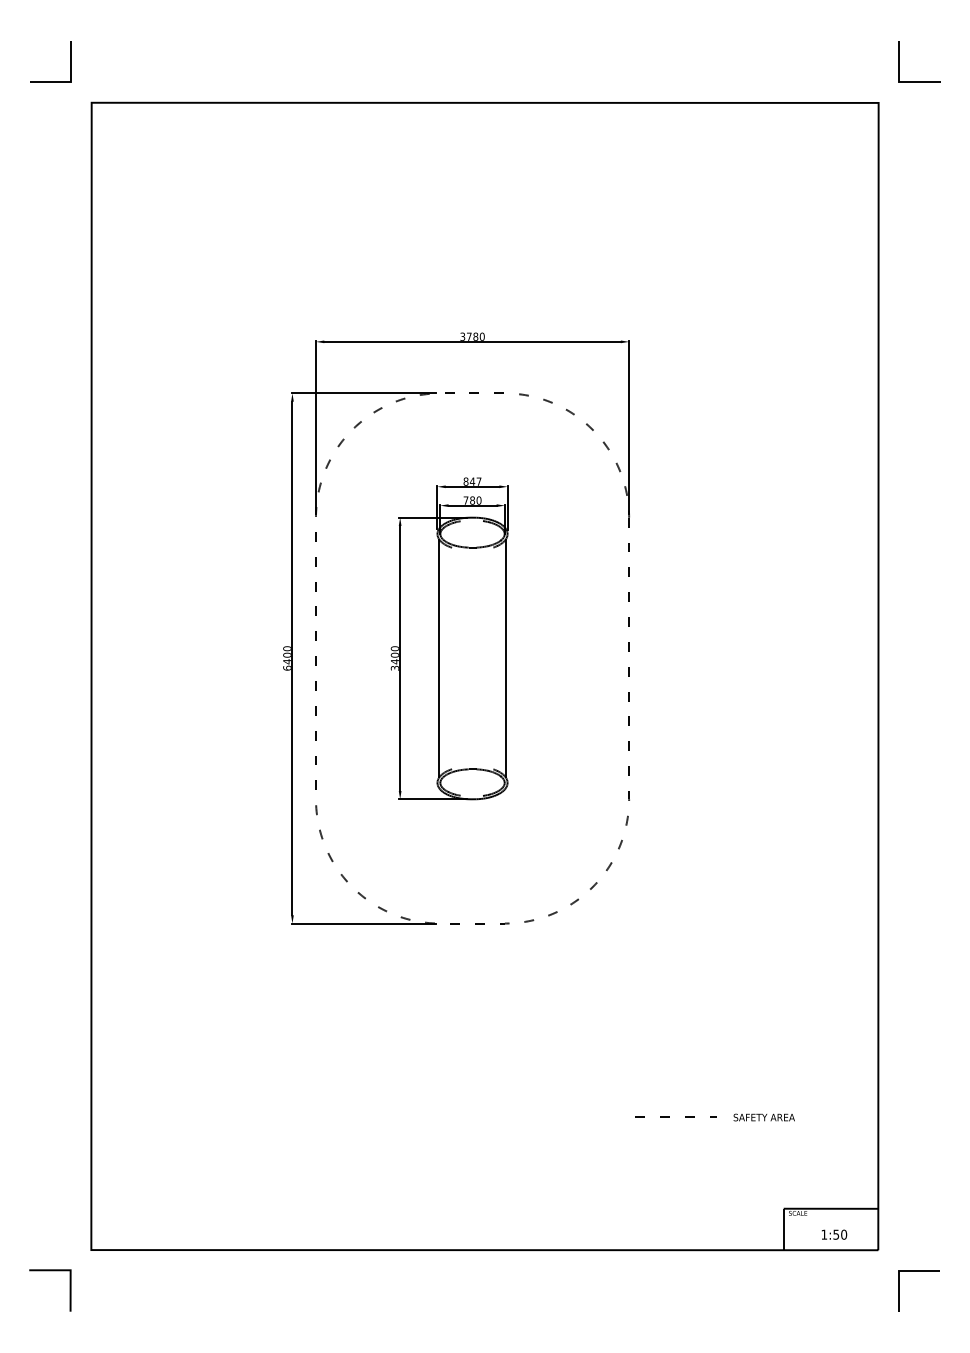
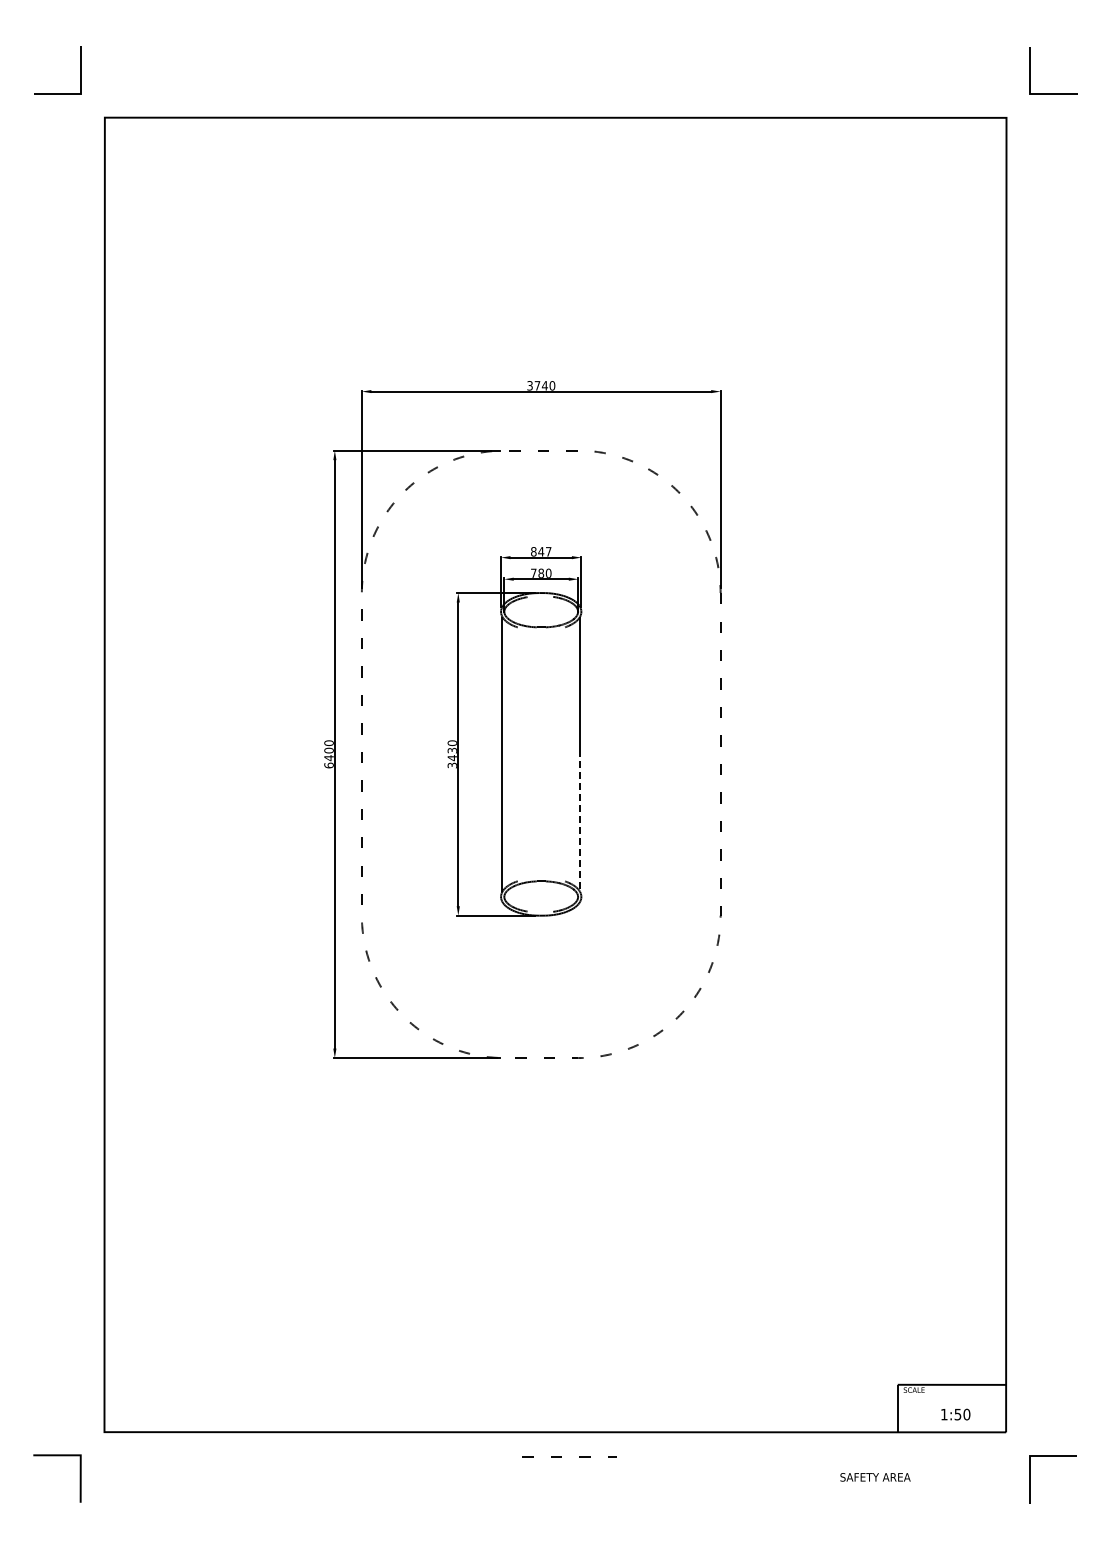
text: (475, 336) -> (544, 385), 3780 -> 3740
text: (394, 655) -> (451, 750), 3400 -> 3430
line: (505, 717) -> (579, 821), solid -> dashed
line: (669, 1116) -> (561, 1456), moved
text: (764, 1117) -> (875, 1477), moved

